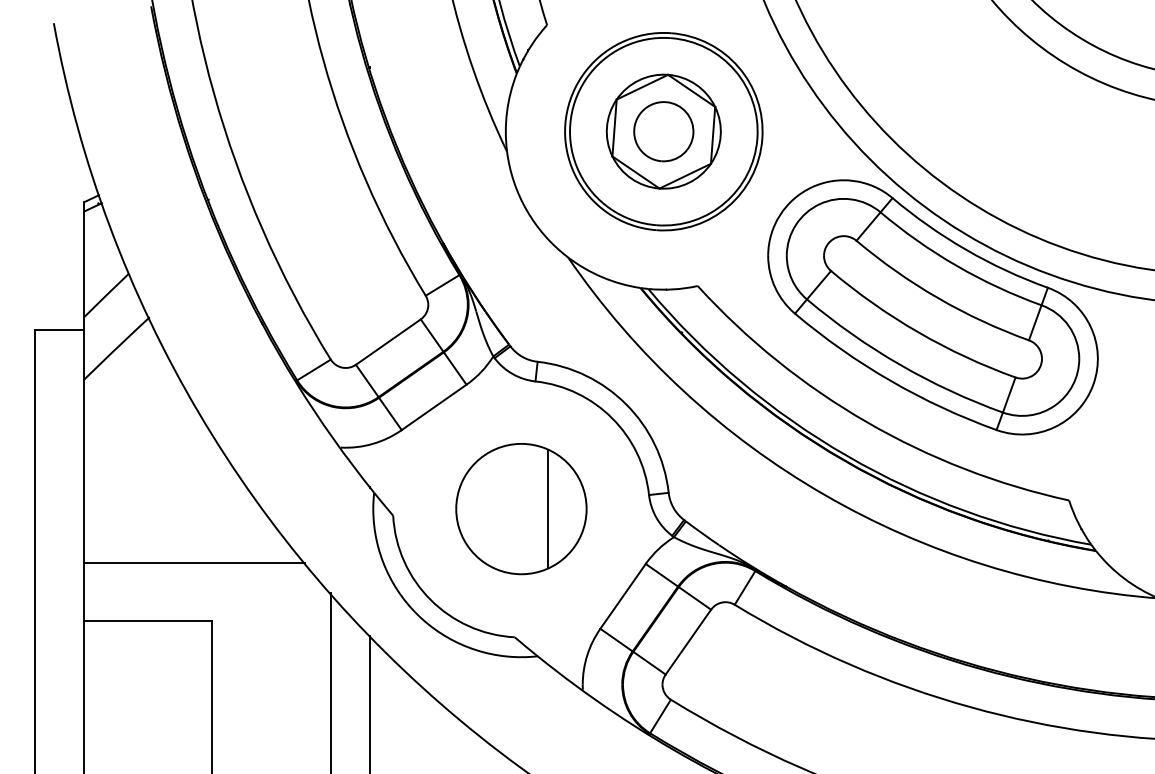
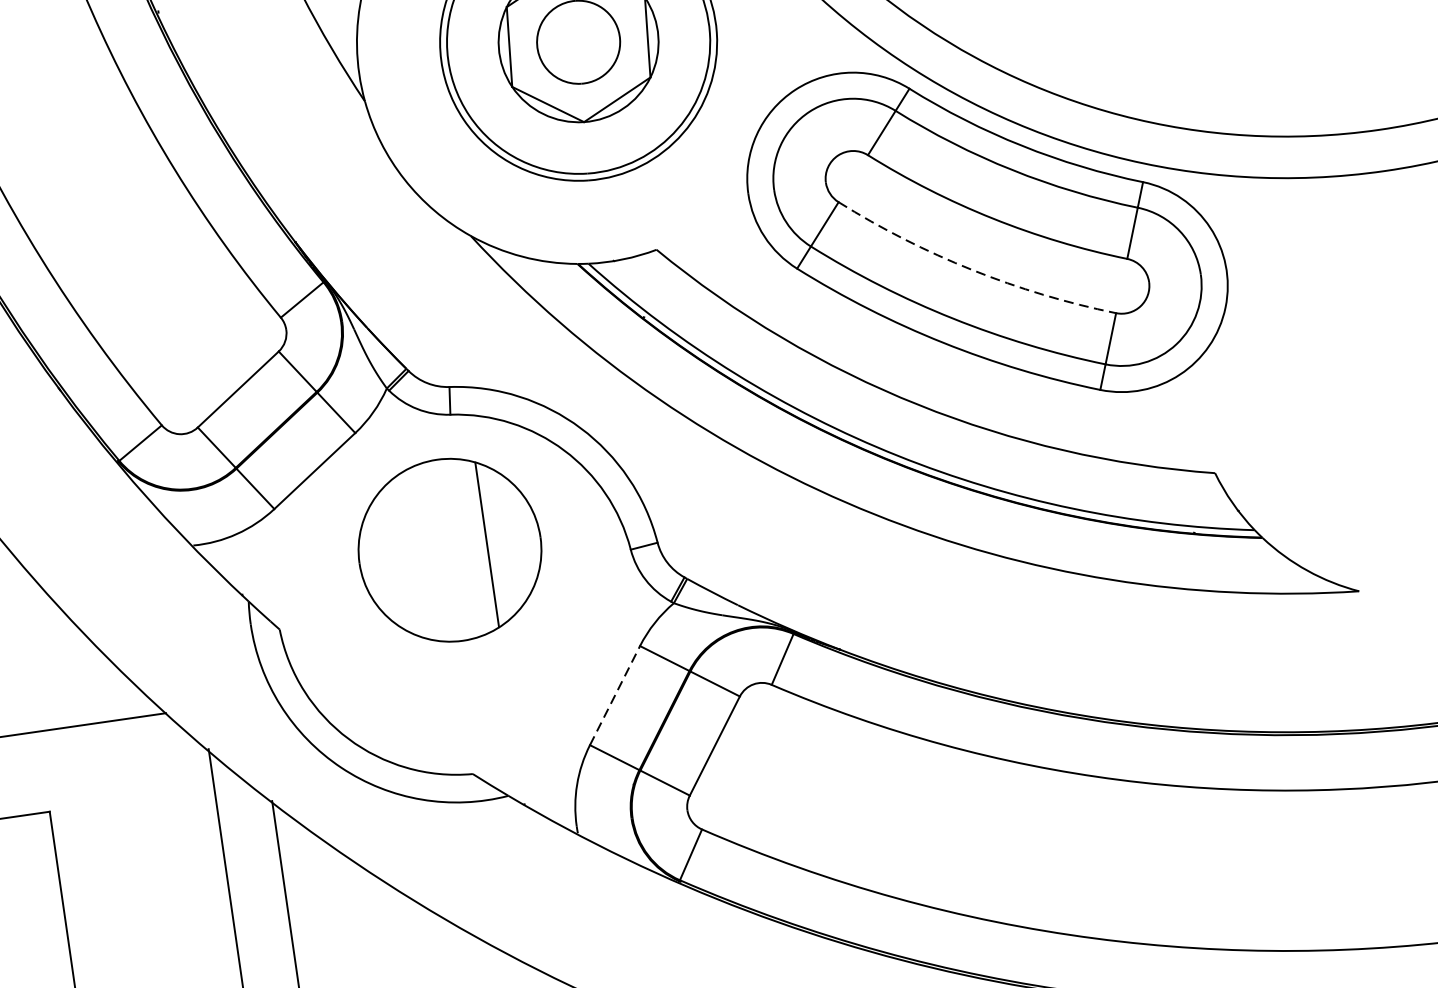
arc: (918, 332) -> (972, 270), solid -> dashed
part: (521, 509) -> (450, 550), moved
line: (623, 596) -> (615, 695), solid -> dashed

